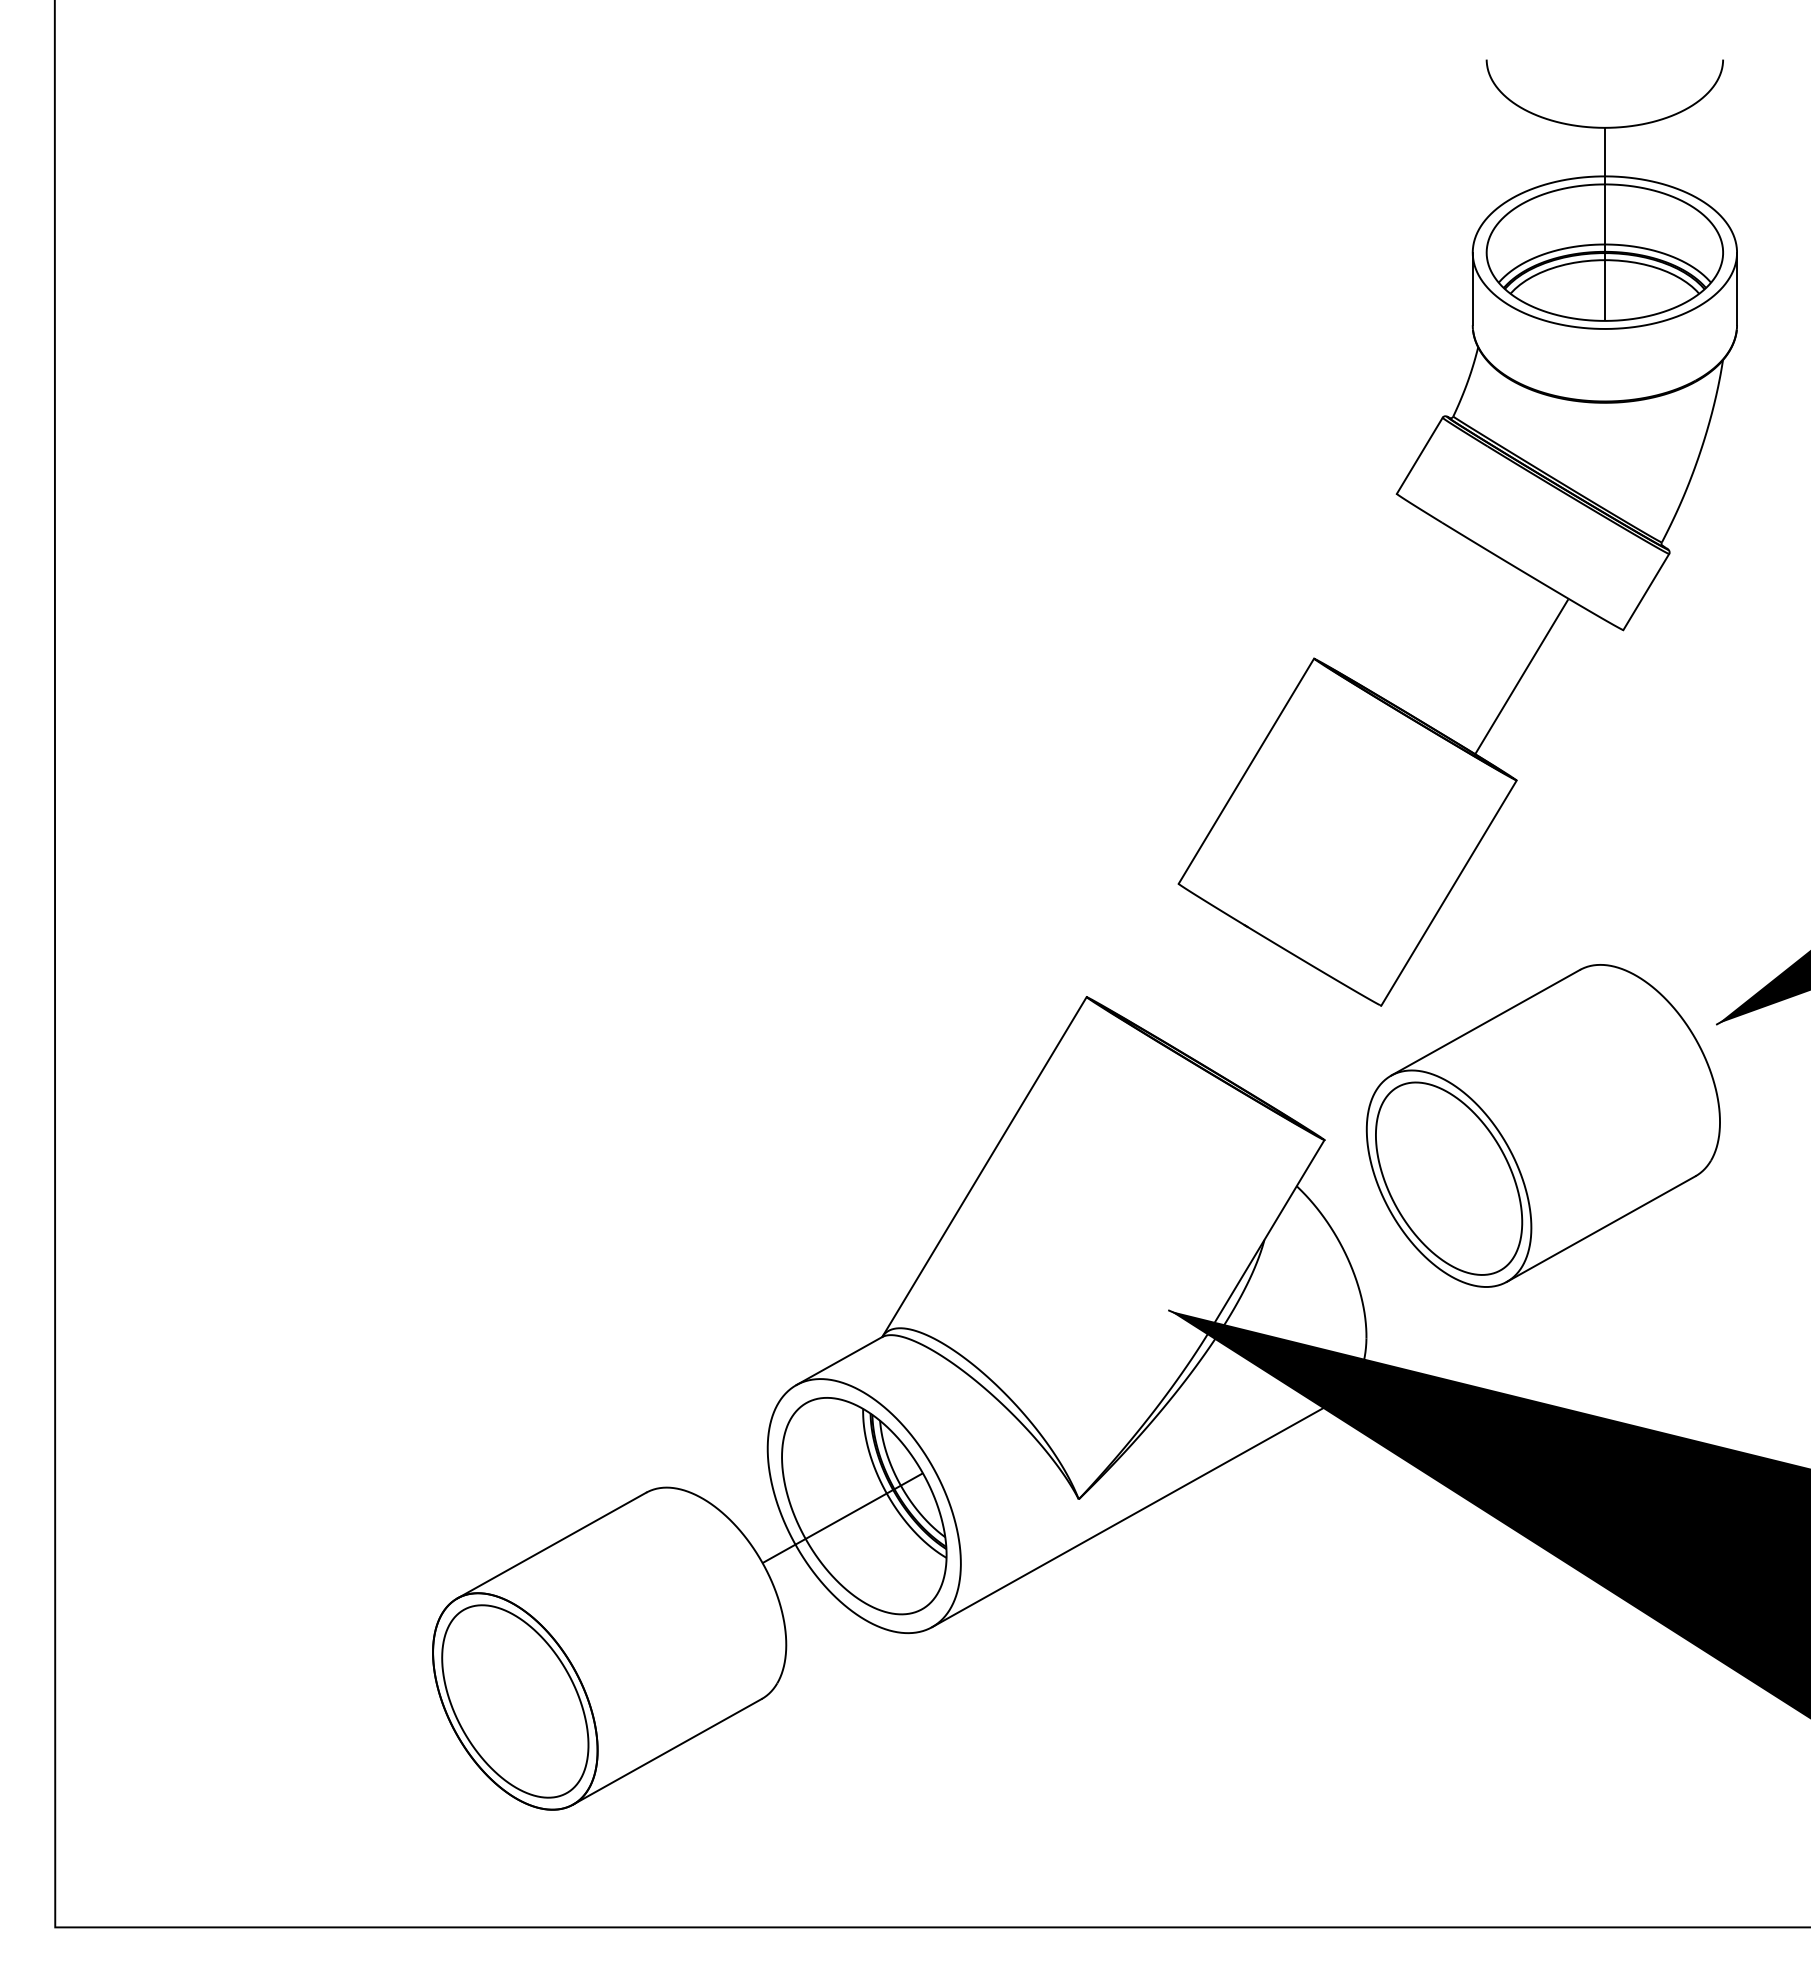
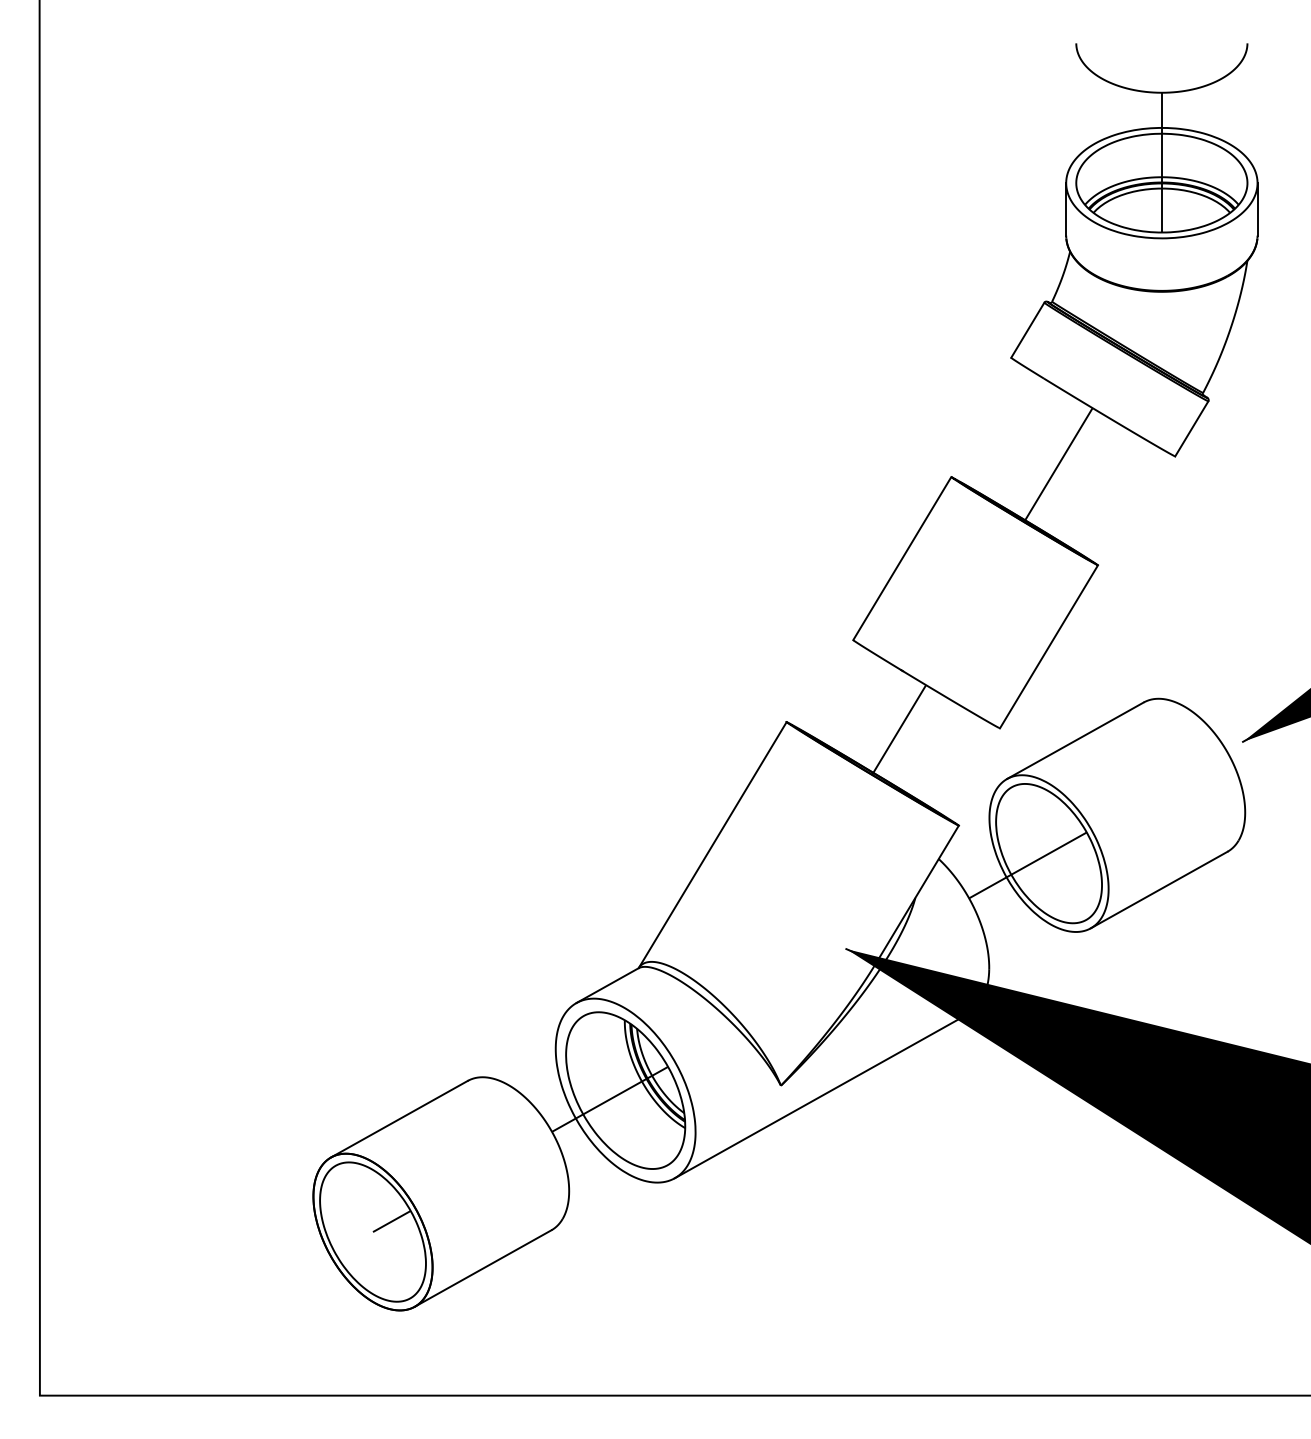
line: (1520, 677) -> (1058, 464), moved
line: (1241, 1007) -> (898, 729), added
line: (1419, 1194) -> (1027, 865), added
line: (541, 1686) -> (391, 1221), added

